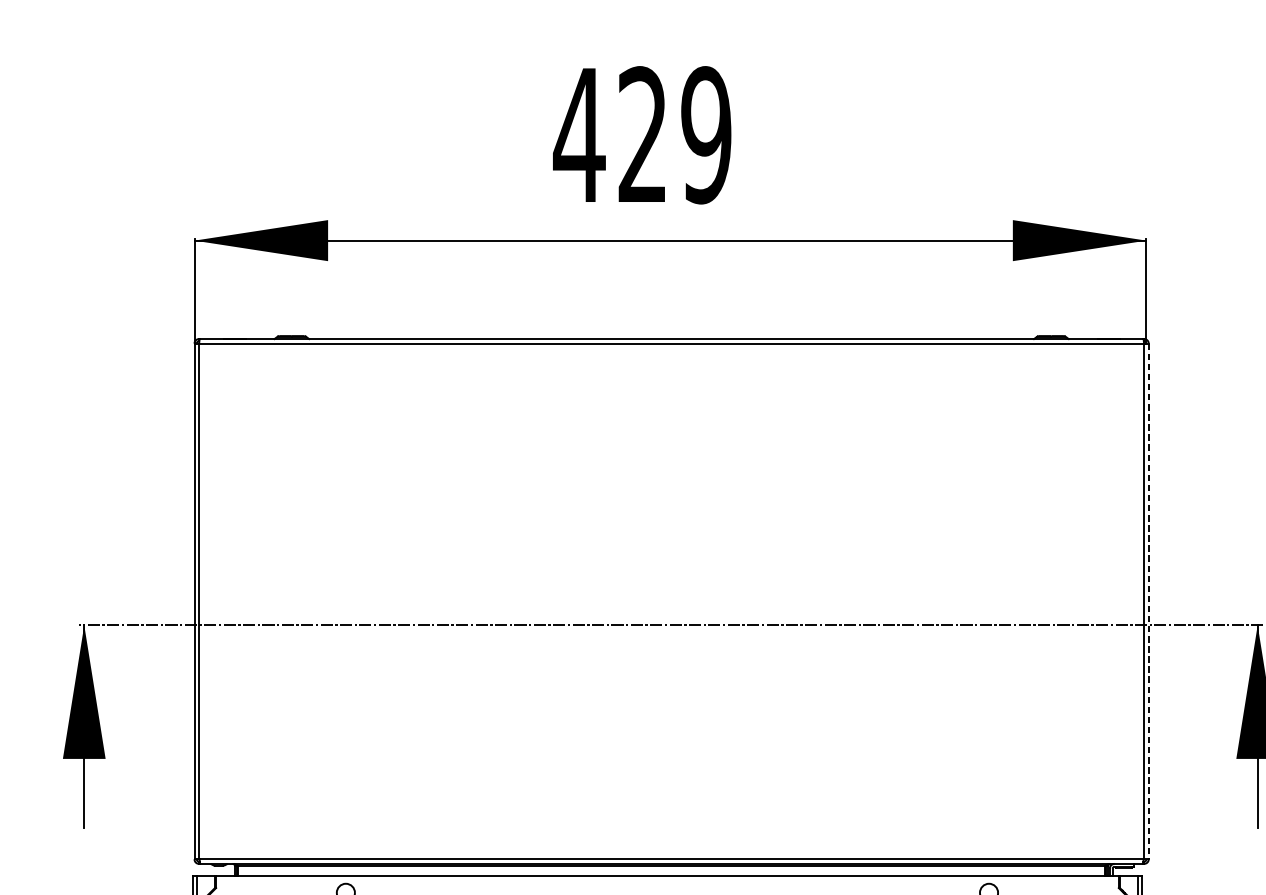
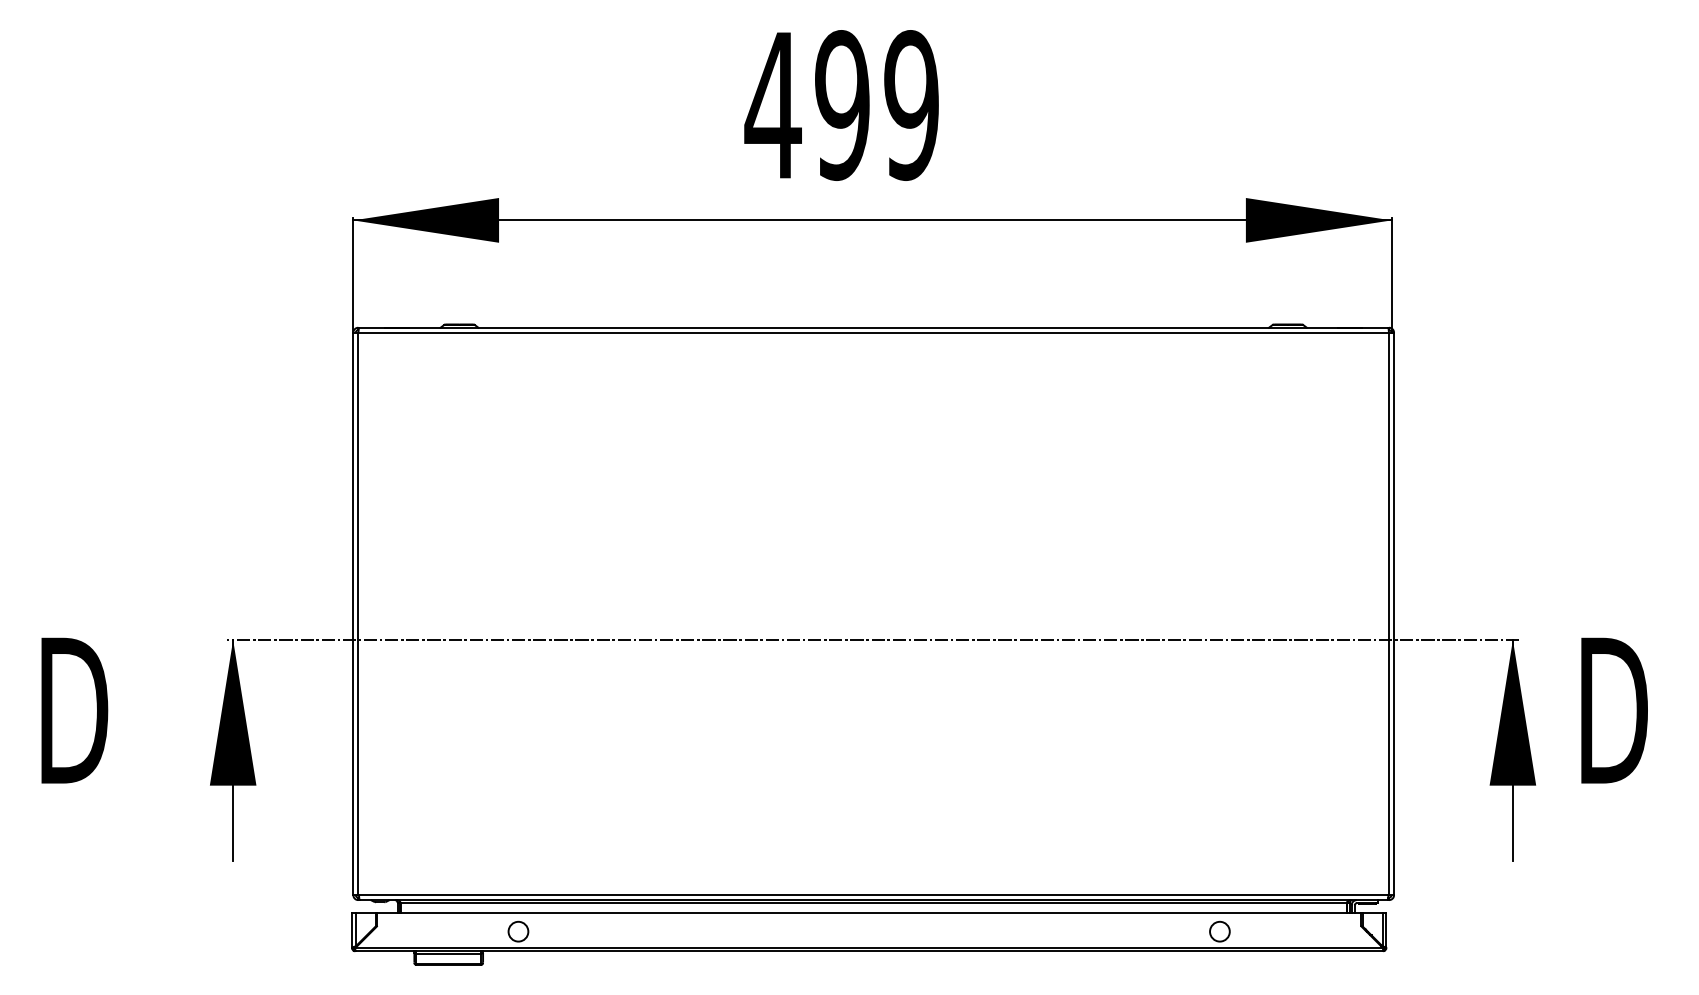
text: (642, 135) -> (842, 105), 429 -> 499
line: (1149, 601) -> (1394, 614), dashed -> solid

